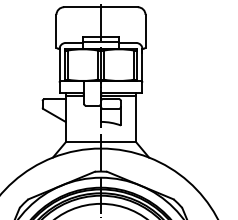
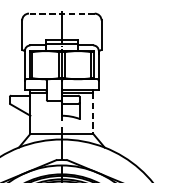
line: (101, 7) -> (62, 13), solid -> dashed
line: (136, 119) -> (93, 113), solid -> dashed

